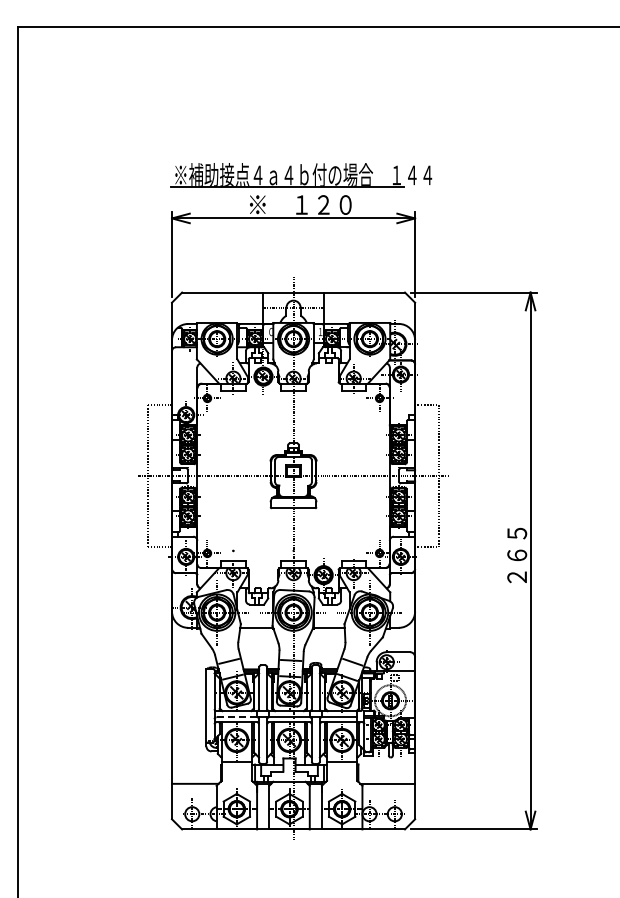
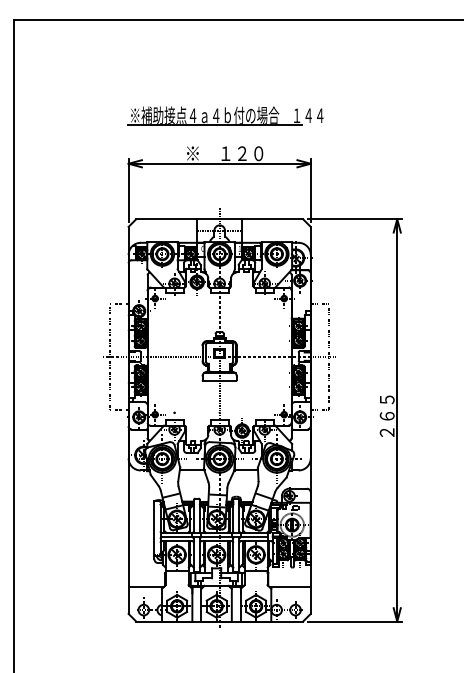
part: (301, 175) -> (225, 115), moved
line: (236, 717) -> (176, 537), dashed -> solid

